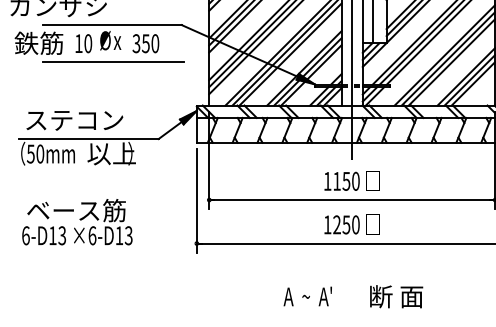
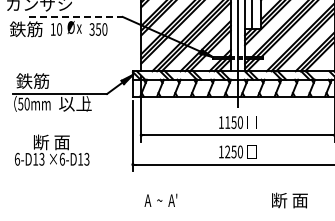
line: (111, 24) -> (75, 16), solid -> dashed
line: (113, 62) -> (76, 42), removed
text: (73, 119) -> (49, 80), ステコン -> 鉄筋
text: (76, 210) -> (51, 142), ベース筋 -> 断 面
text: (307, 295) -> (160, 199), moved
text: (395, 296) -> (289, 200), moved

